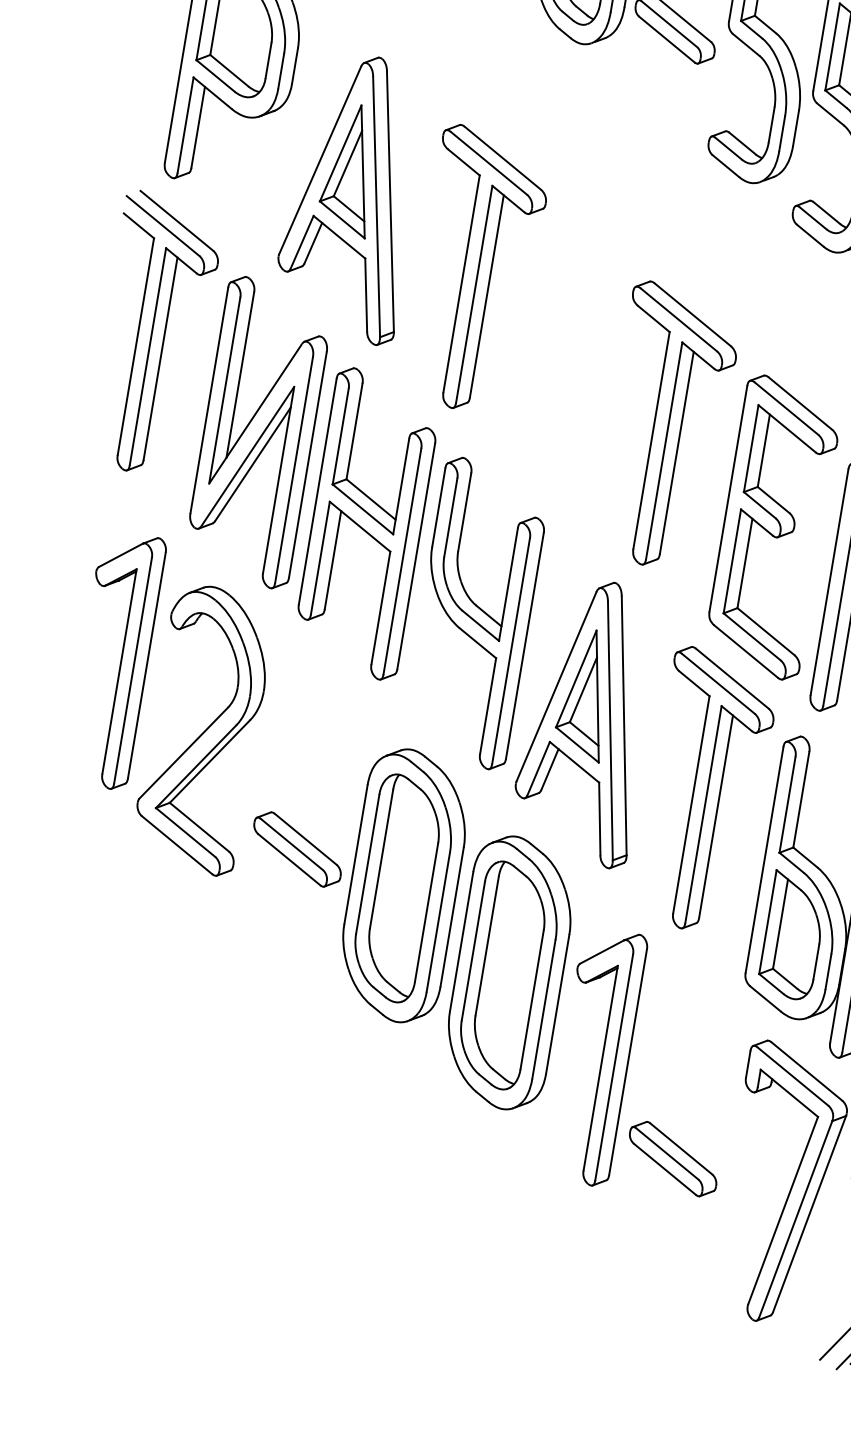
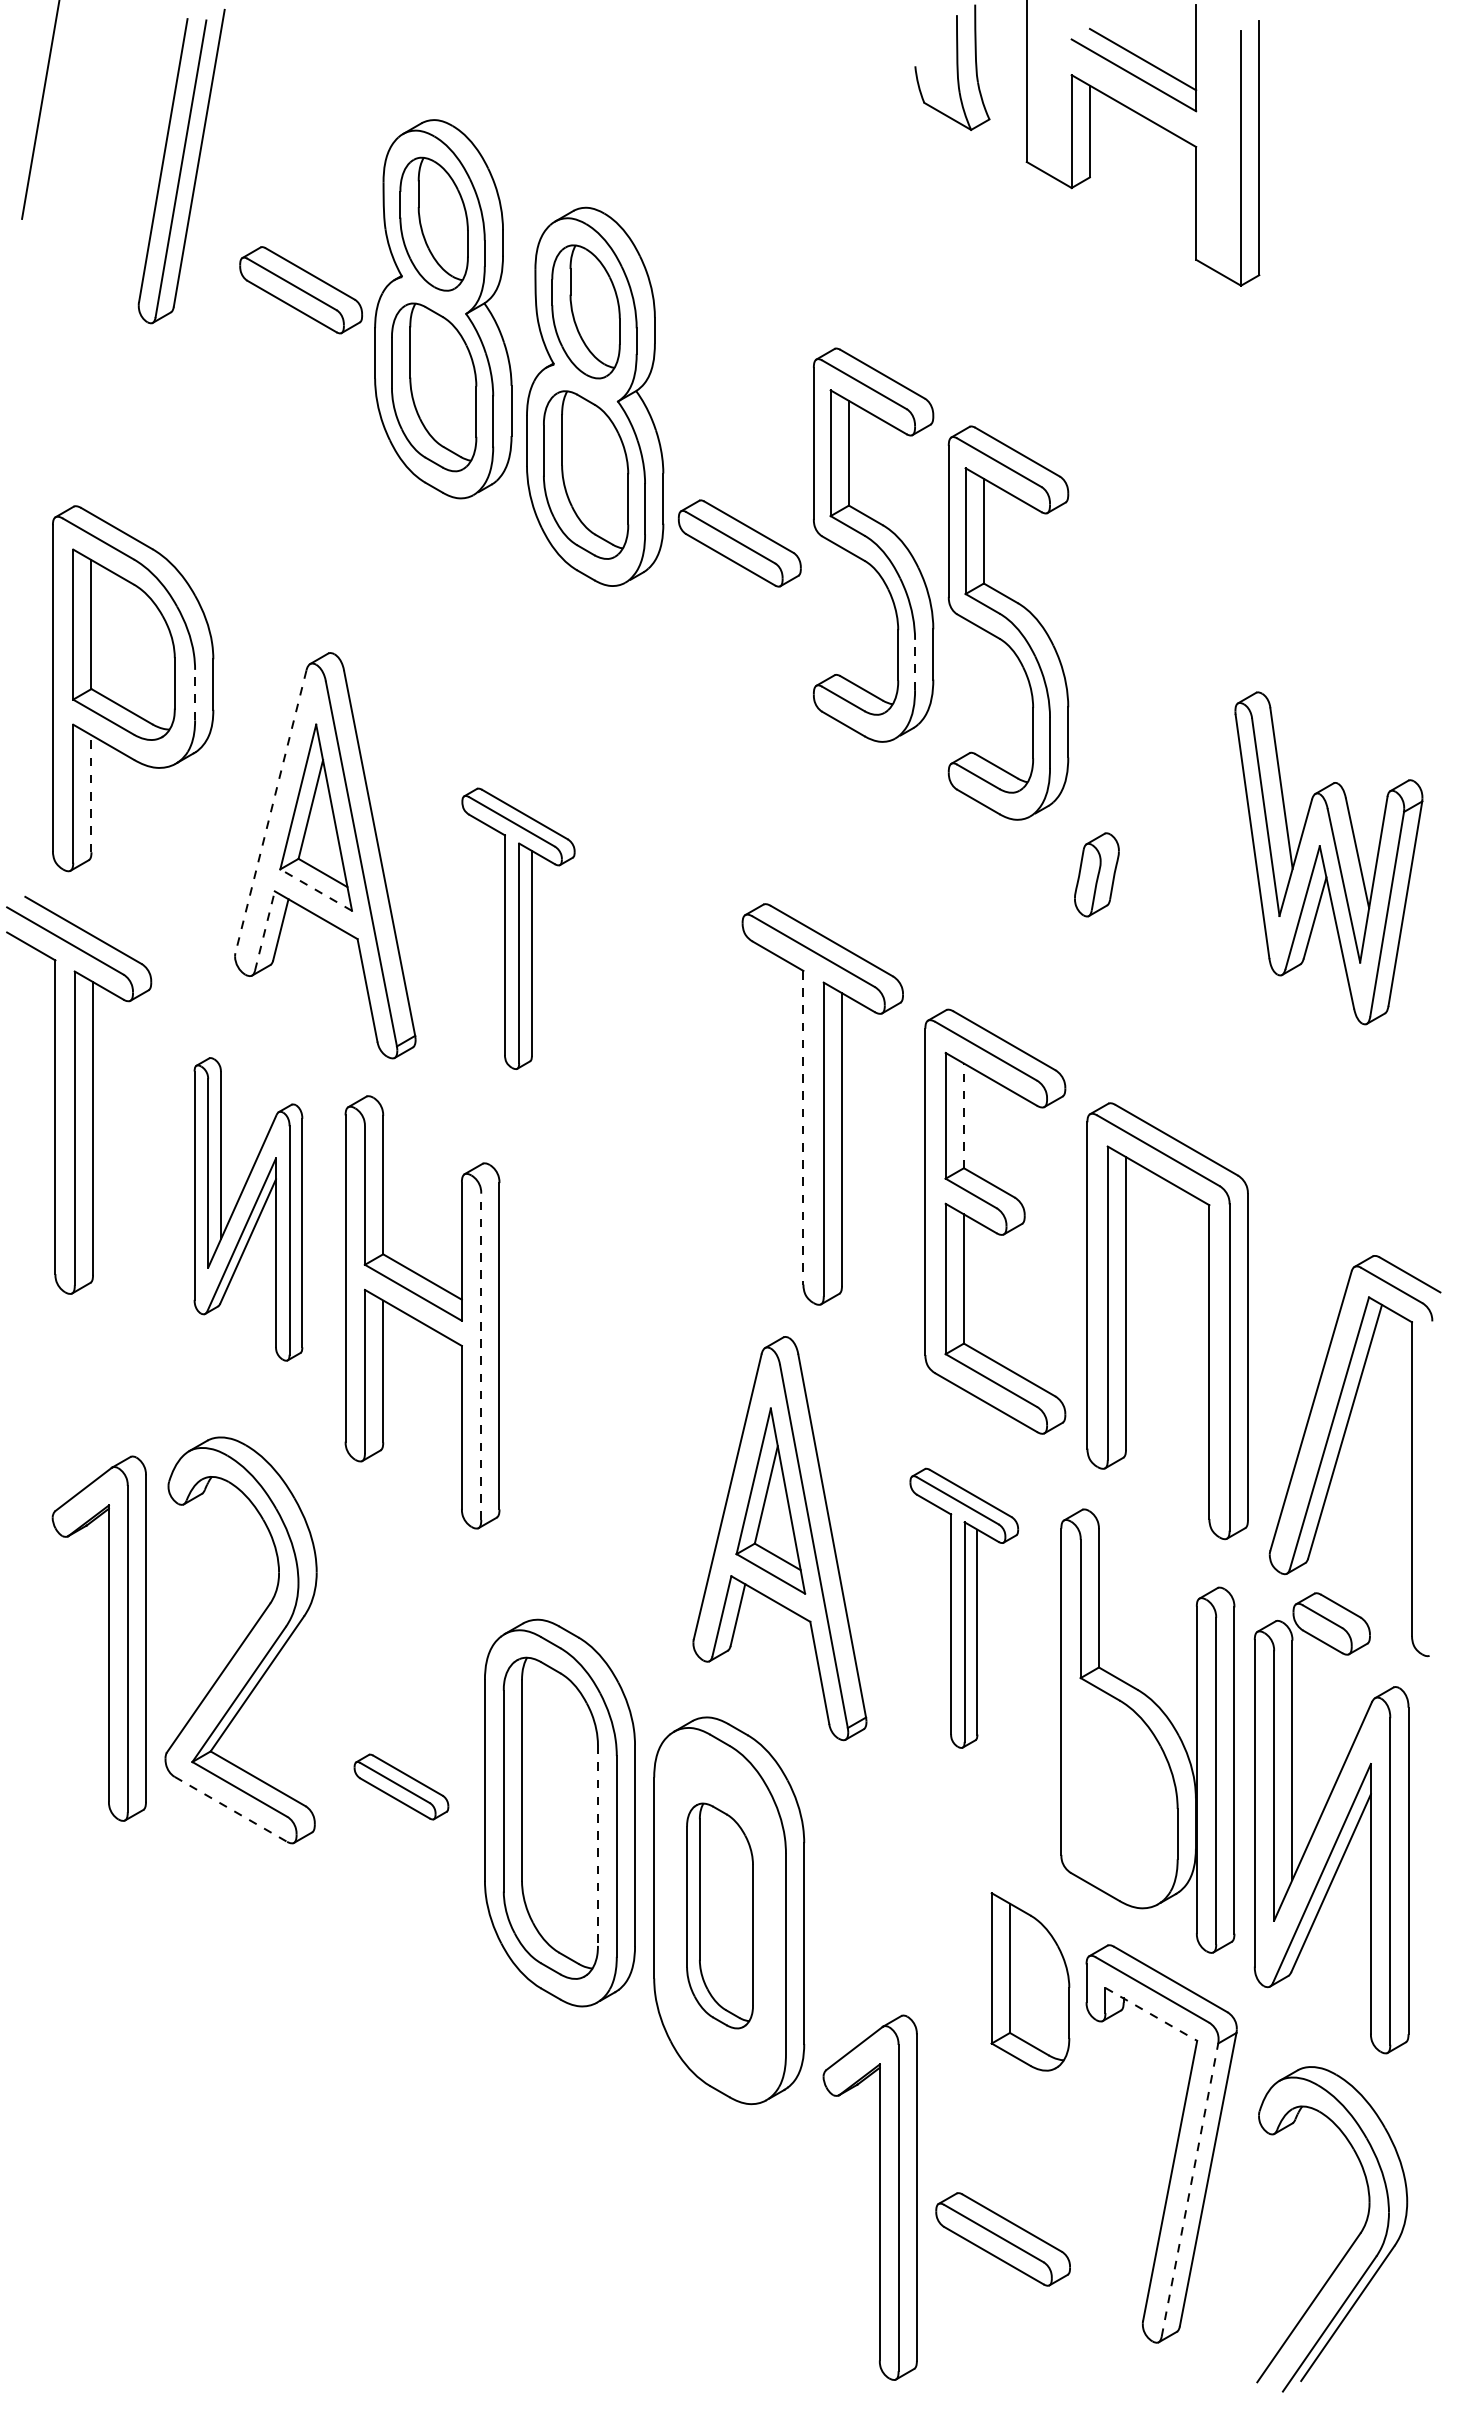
line: (281, 70) -> (195, 694), solid -> dashed
line: (198, 127) -> (91, 793), solid -> dashed
line: (782, 133) -> (915, 664), solid -> dashed
line: (319, 160) -> (270, 811), solid -> dashed
line: (341, 219) -> (315, 889), solid -> dashed
line: (302, 241) -> (265, 930), solid -> dashed
part: (477, 269) -> (518, 928), size x0.7
part: (258, 432) -> (248, 1209), size x0.7
line: (651, 440) -> (803, 1127), solid -> dashed
line: (763, 450) -> (963, 1115), solid -> dashed
line: (402, 561) -> (481, 1356), solid -> dashed
part: (475, 613) -> (596, 1412), removed
part: (120, 661) -> (108, 1638), moved
part: (707, 791) -> (964, 1608), size x0.7
line: (176, 845) -> (230, 1809), solid -> dashed
part: (297, 849) -> (401, 1786), size x0.7
line: (426, 913) -> (597, 1846), solid -> dashed
part: (793, 935) -> (1030, 1981), moved
part: (502, 975) -> (719, 1915), size x0.7
part: (602, 1057) -> (879, 2197), moved
line: (789, 1093) -> (1151, 2014), solid -> dashed
part: (672, 1159) -> (1002, 2239), moved
line: (796, 1218) -> (1190, 2189), solid -> dashed

